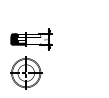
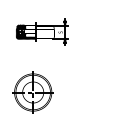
part: (31, 39) -> (42, 32), moved

